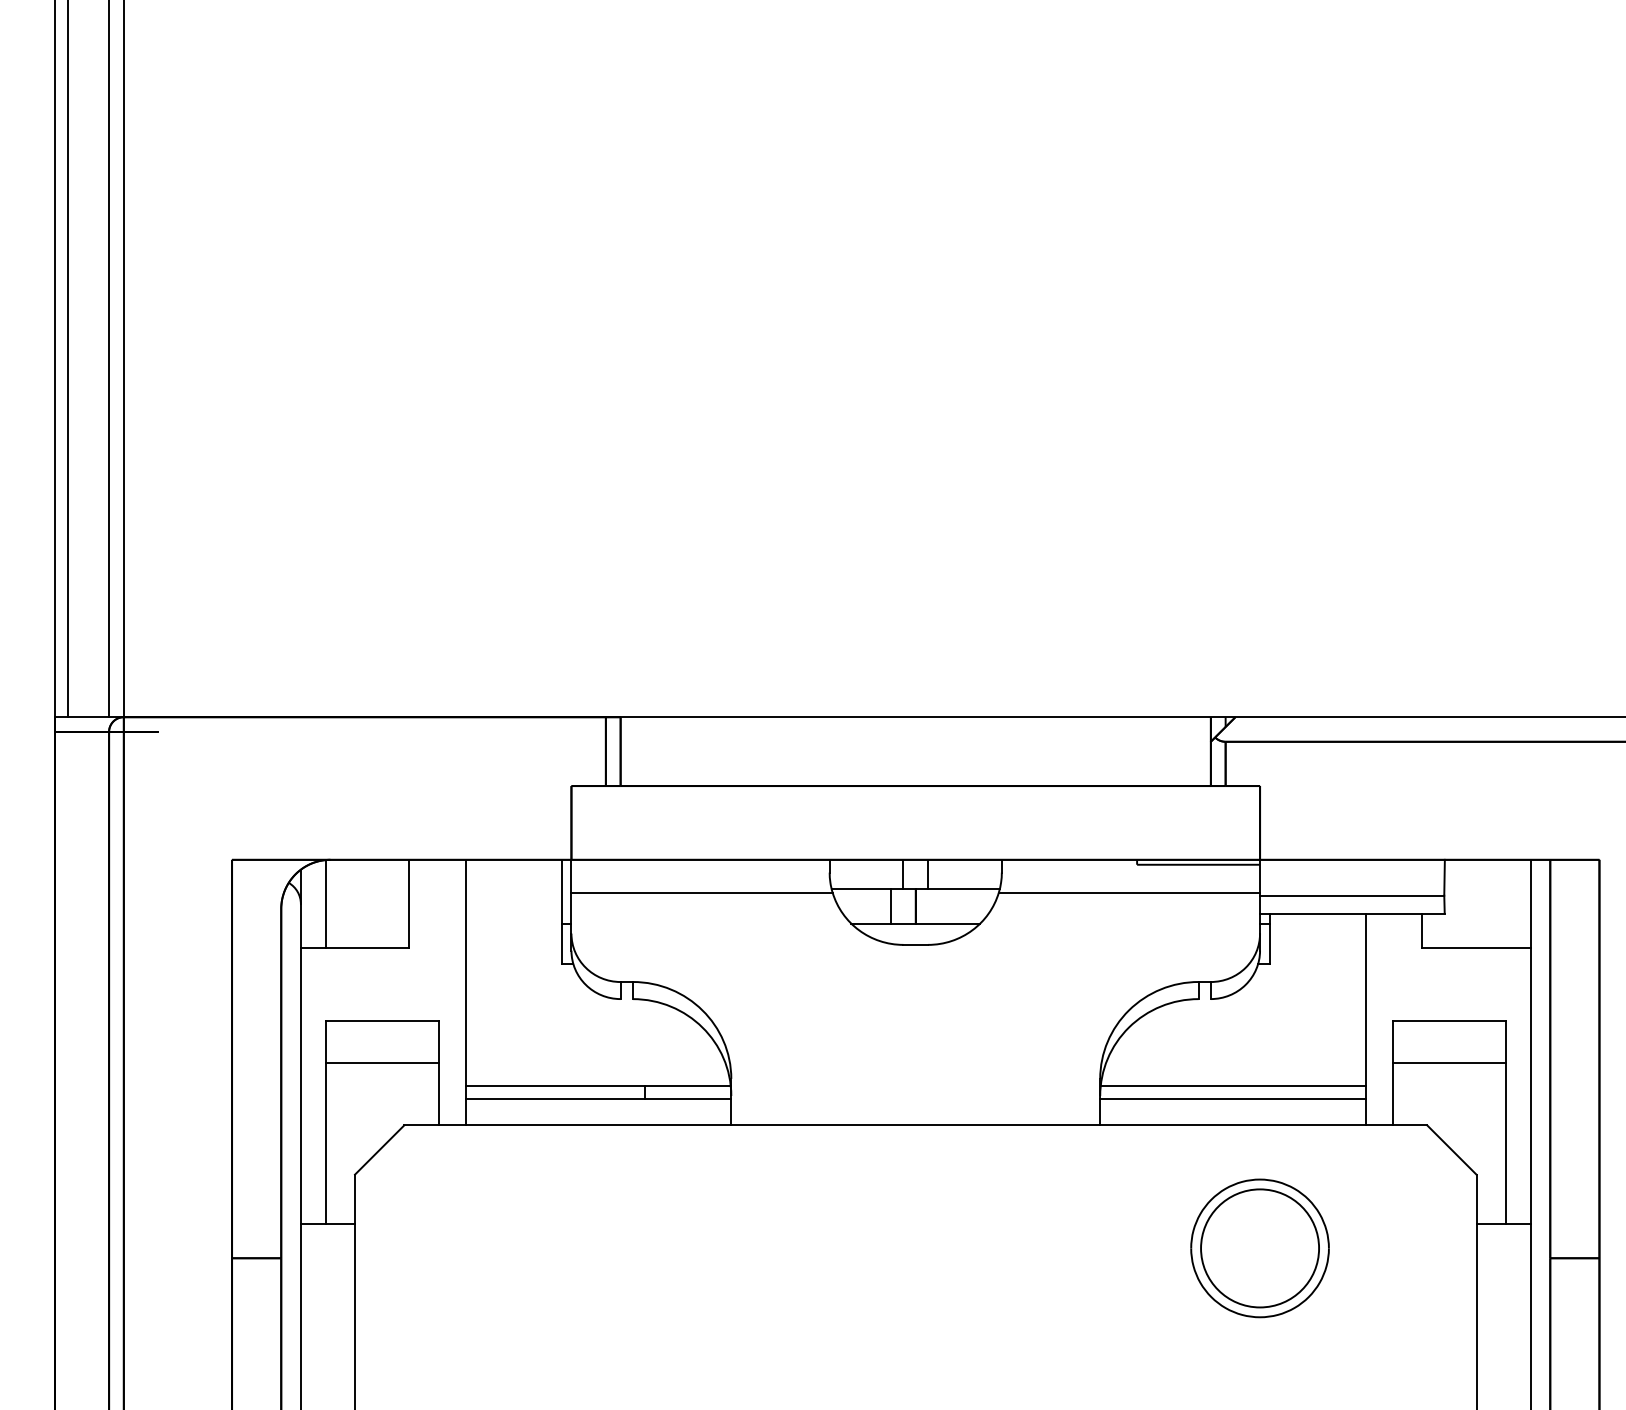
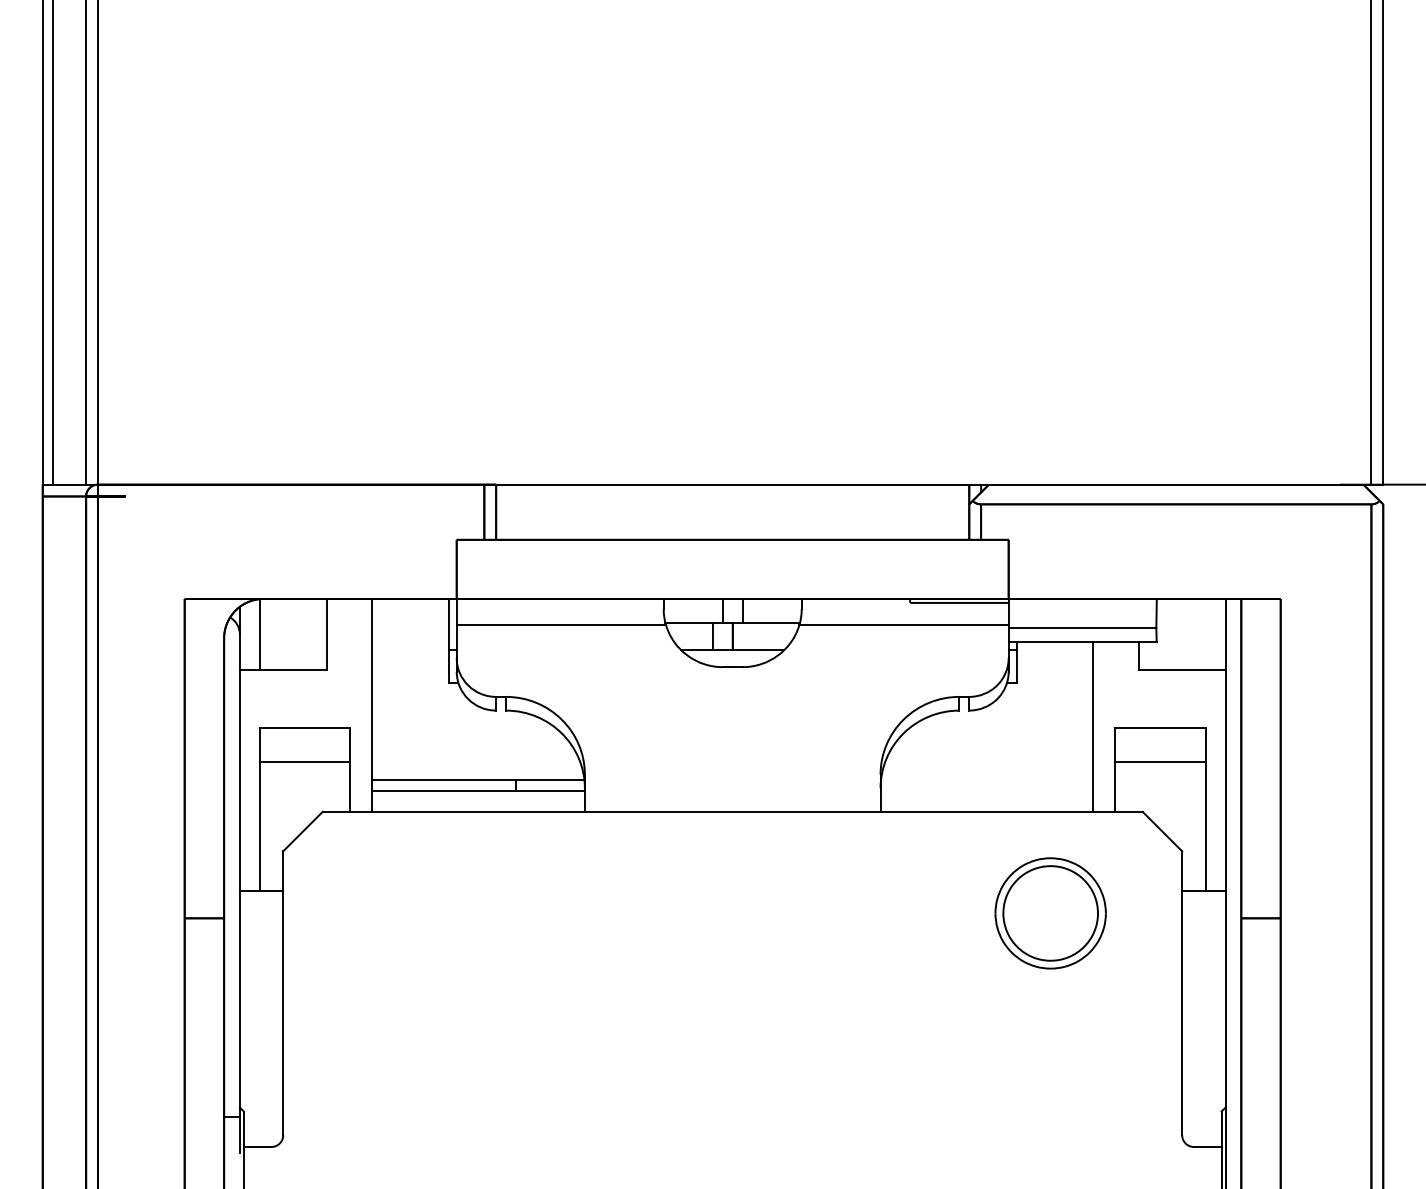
line: (1232, 1086) -> (986, 780), removed
line: (1232, 1098) -> (986, 790), removed
part: (1259, 1248) -> (1050, 913), moved

